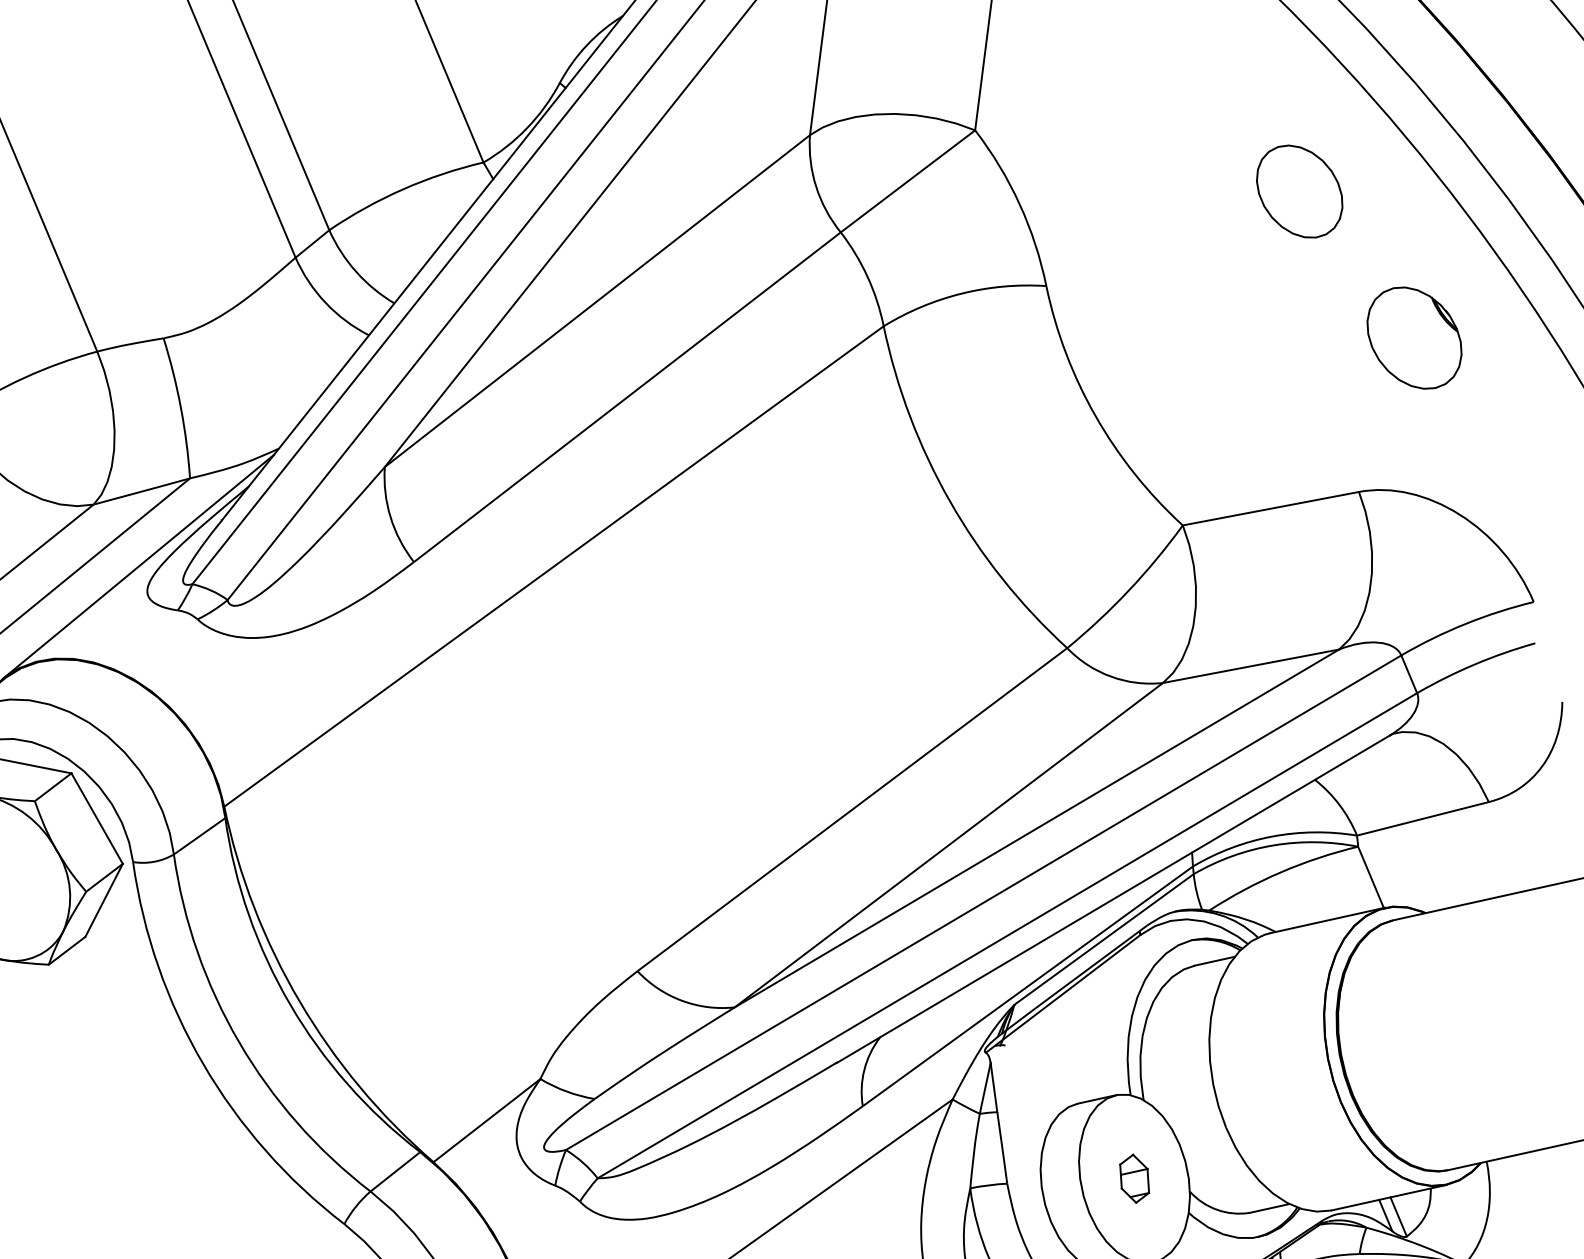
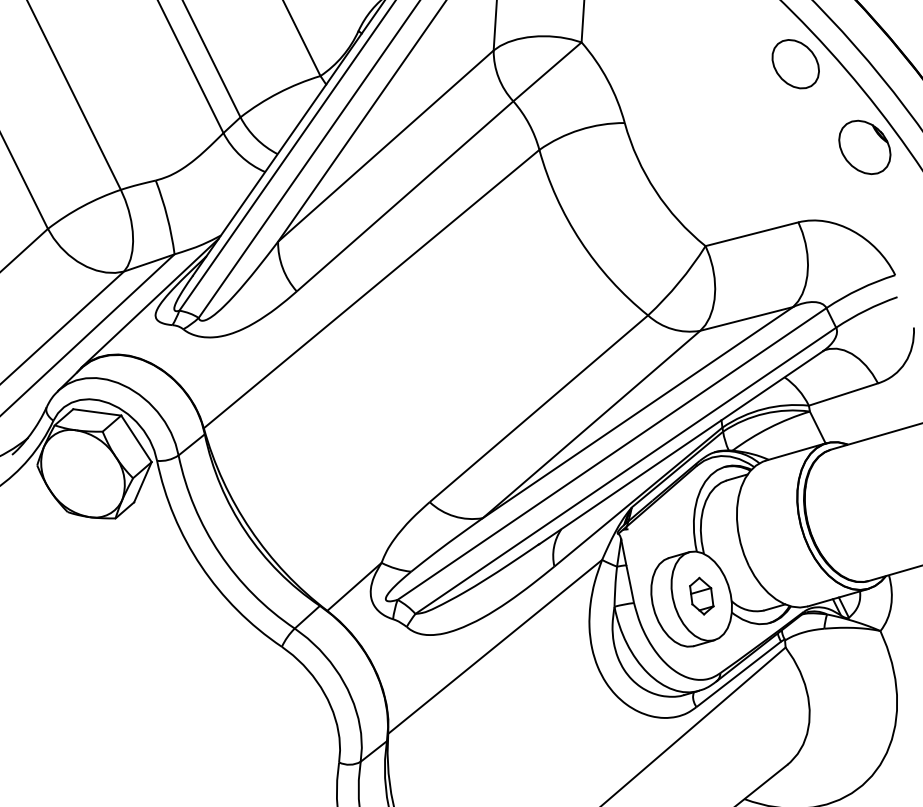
part: (1299, 192) -> (795, 64), moved
part: (1413, 336) -> (864, 146), moved
part: (1134, 1177) -> (701, 595), size x1.43

